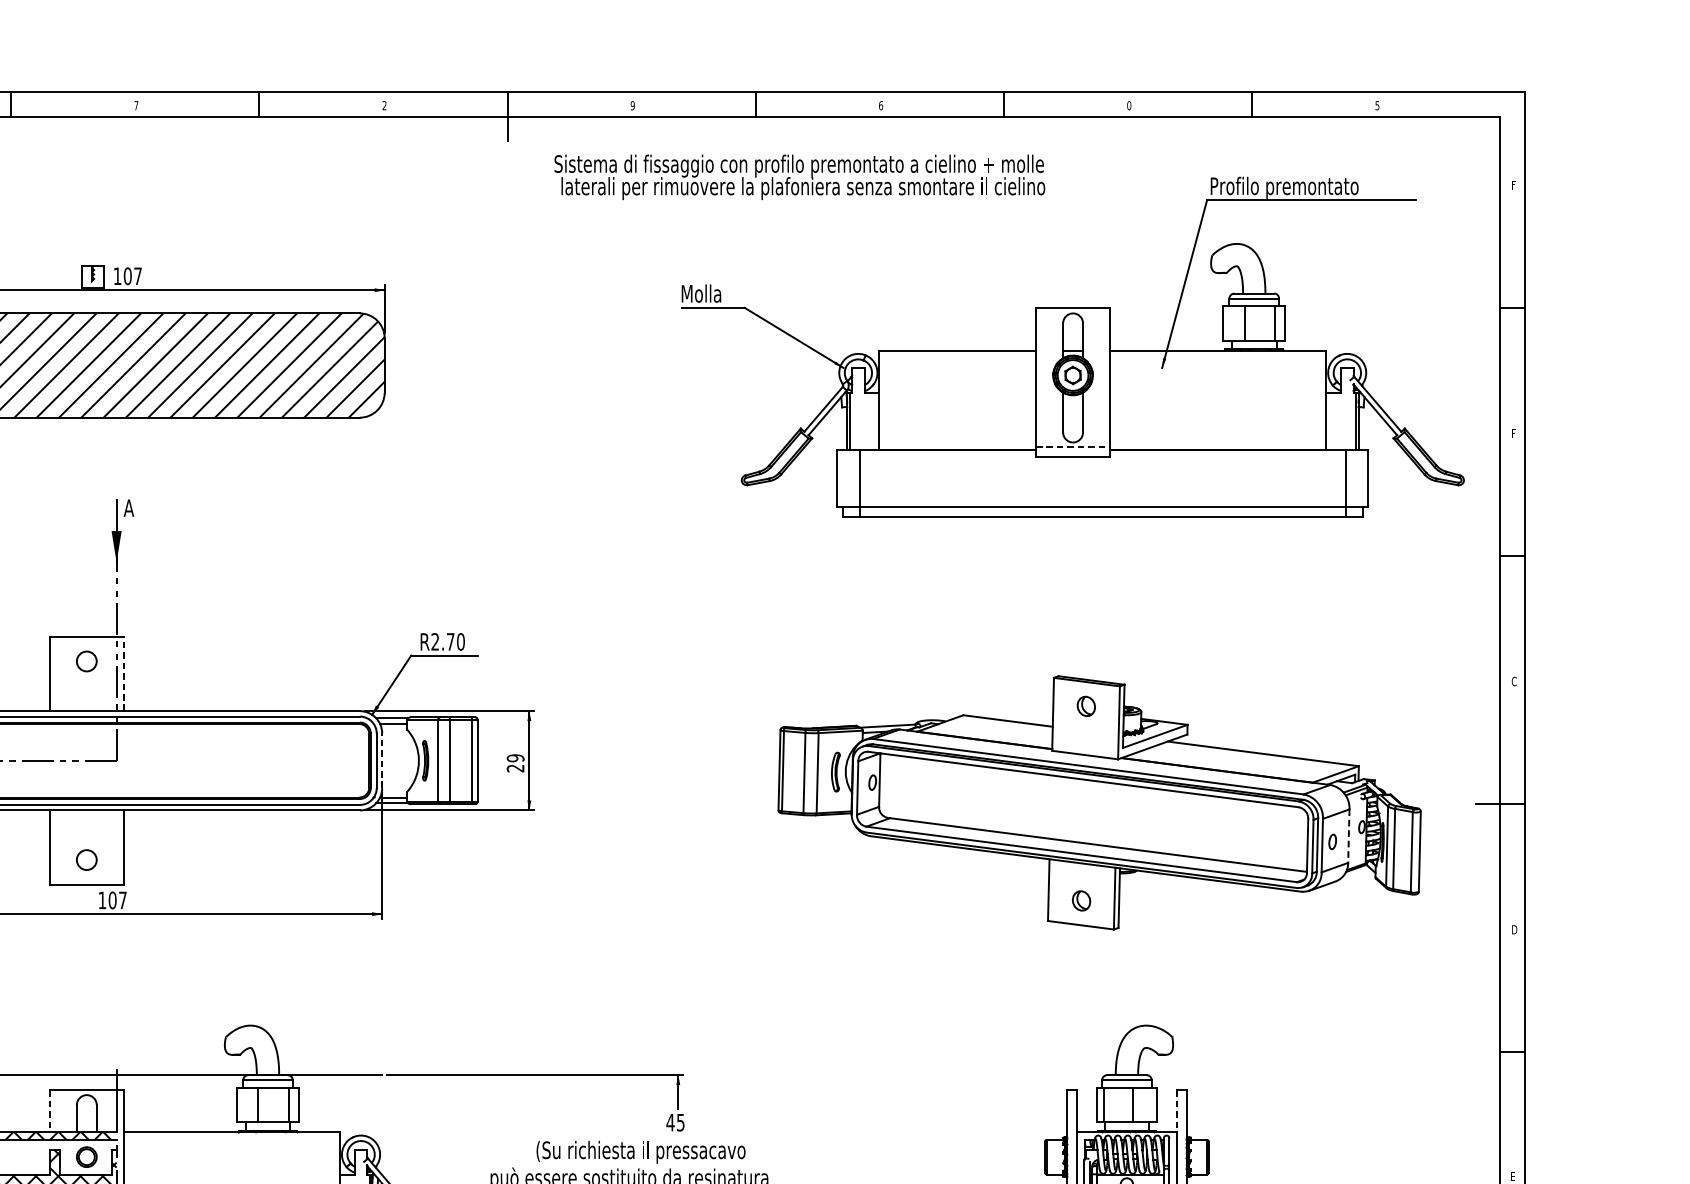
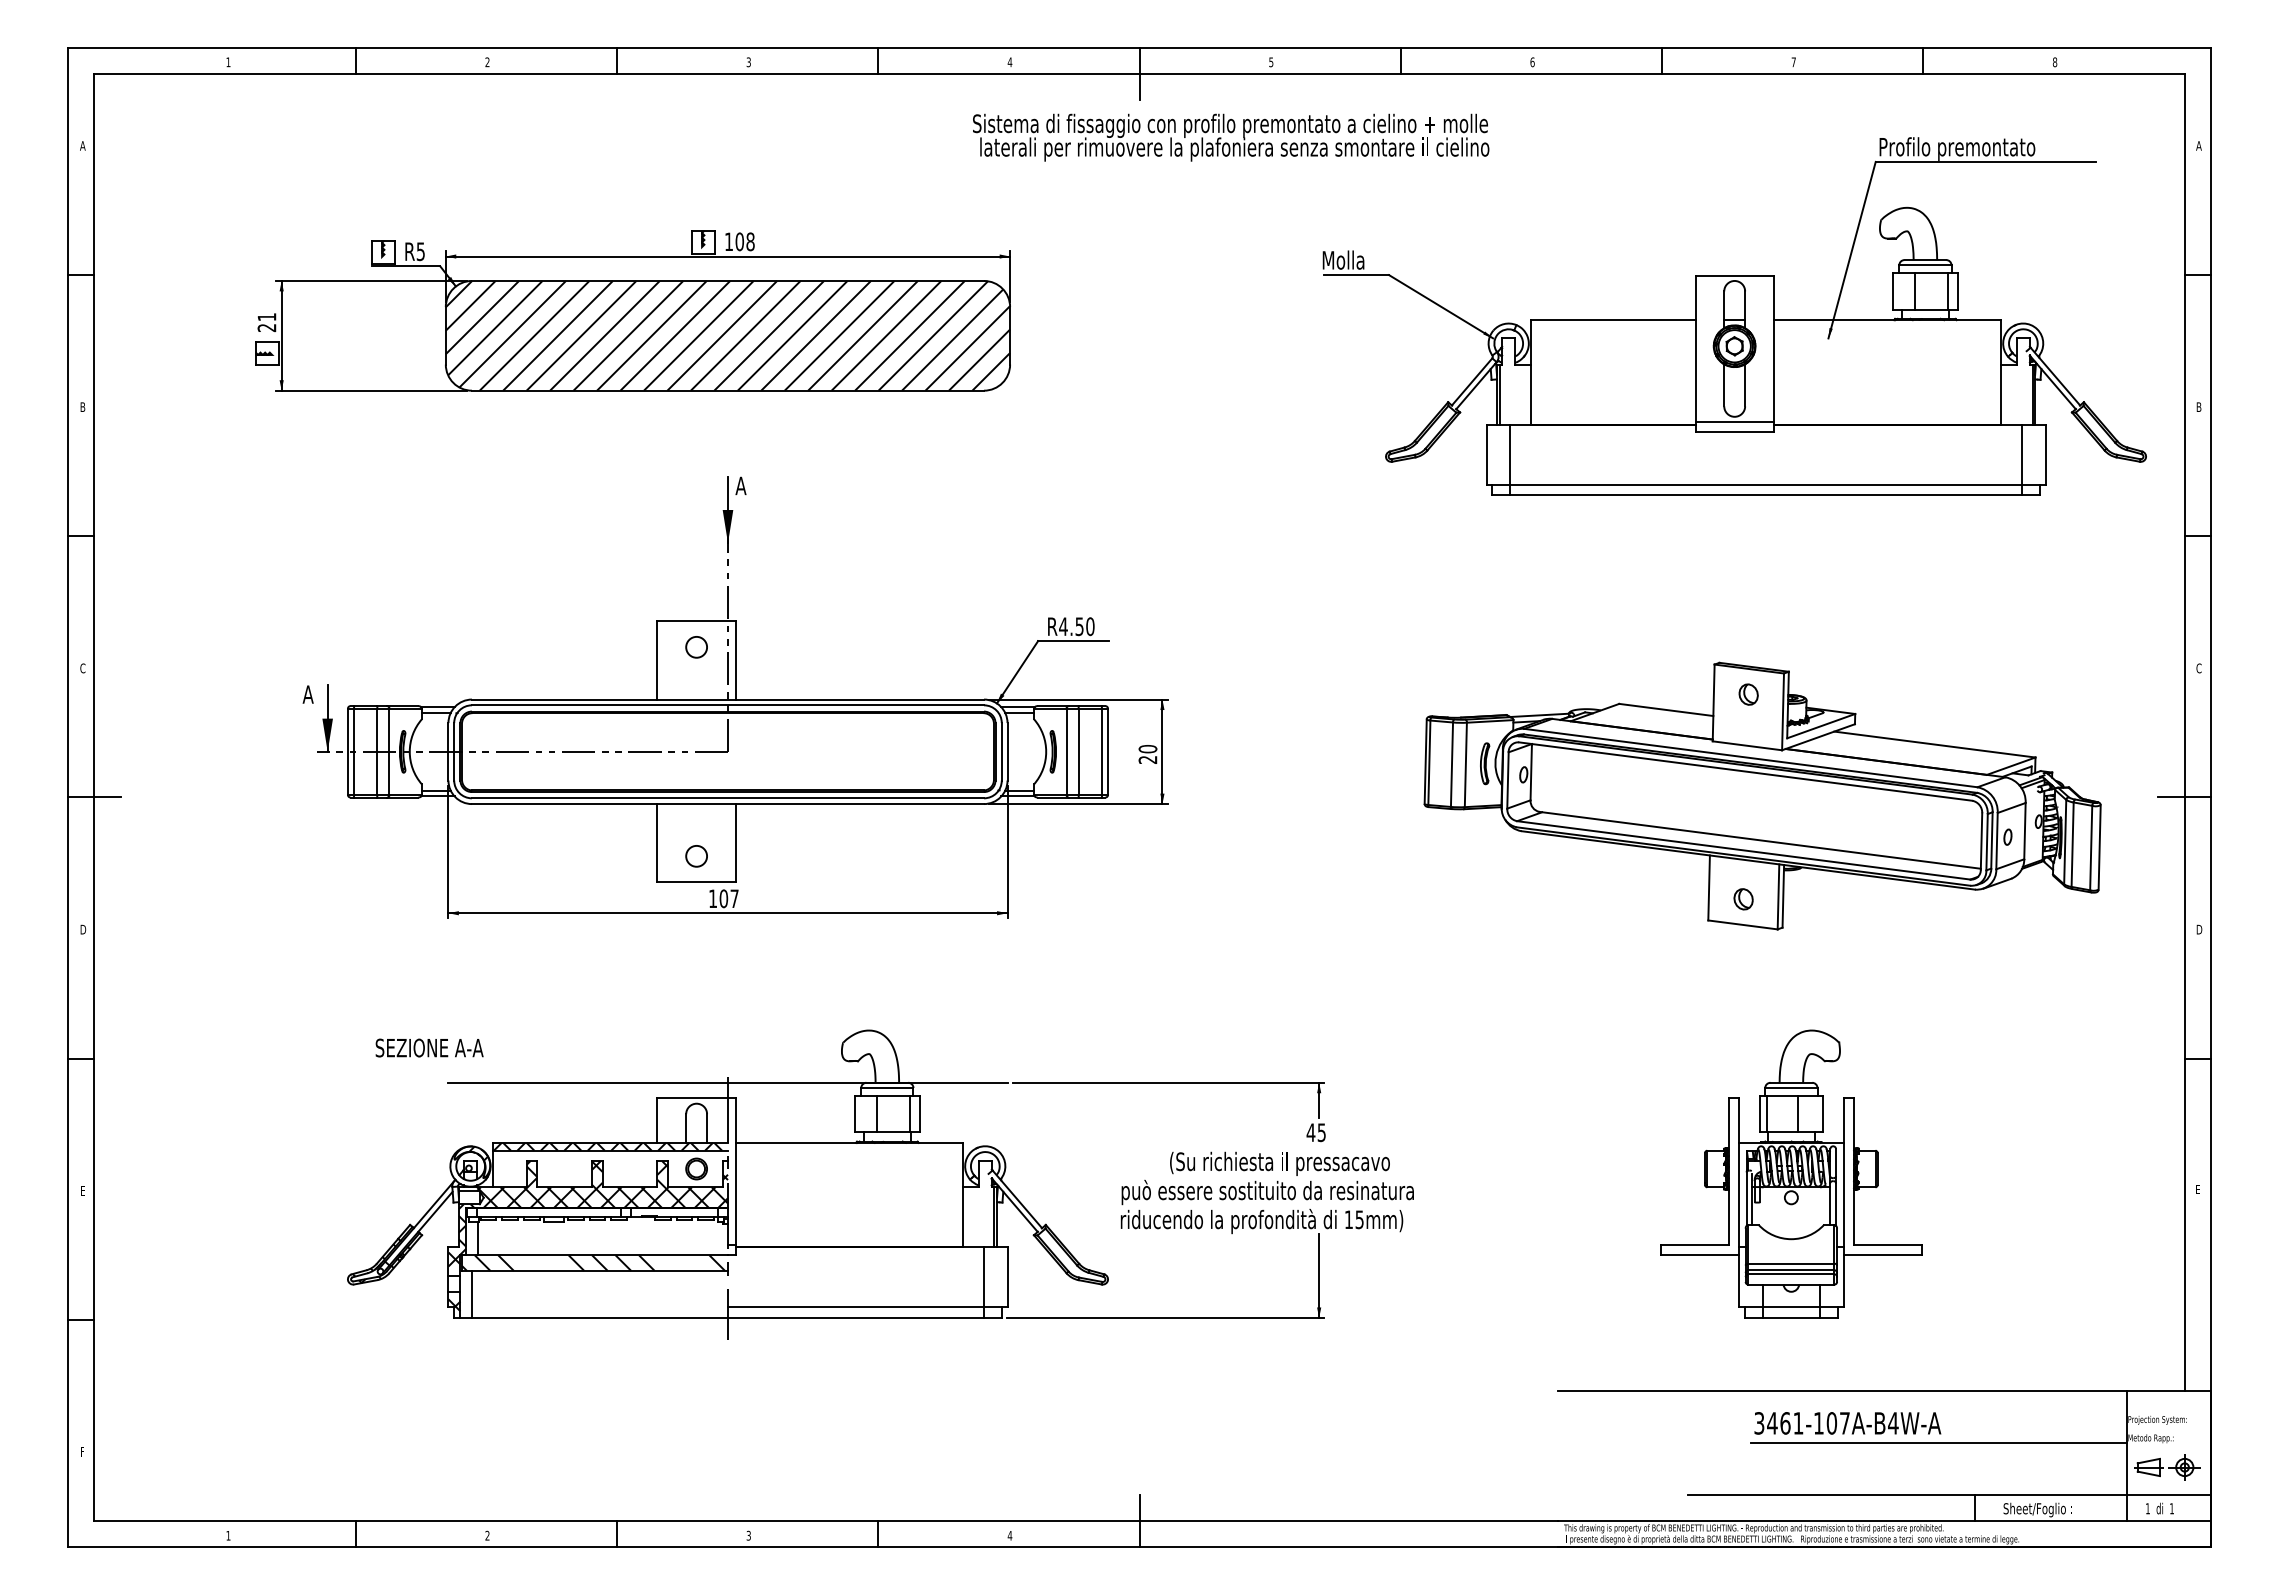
text: (632, 104) -> (1271, 61), 9 -> 5
text: (136, 105) -> (748, 62), 7 -> 3
text: (384, 105) -> (1009, 62), 2 -> 4
text: (1128, 105) -> (1793, 62), 0 -> 7
text: (1376, 105) -> (2054, 62), 5 -> 8
text: (800, 177) -> (1231, 137), moved
text: (1513, 184) -> (2198, 145), F -> A
text: (137, 275) -> (750, 241), 107 -> 108
text: (1513, 432) -> (2198, 406), F -> B
line: (1073, 447) -> (1735, 422), dashed -> solid
text: (442, 641) -> (1071, 626), R2.70 -> R4.50
line: (123, 673) -> (735, 659), dashed -> solid
text: (515, 758) -> (1147, 749), 29 -> 20
line: (382, 760) -> (1007, 751), dashed -> solid
line: (1348, 836) -> (2024, 831), dashed -> solid
line: (49, 1112) -> (657, 1121), dashed -> solid
line: (1176, 1112) -> (1843, 1121), dashed -> solid

